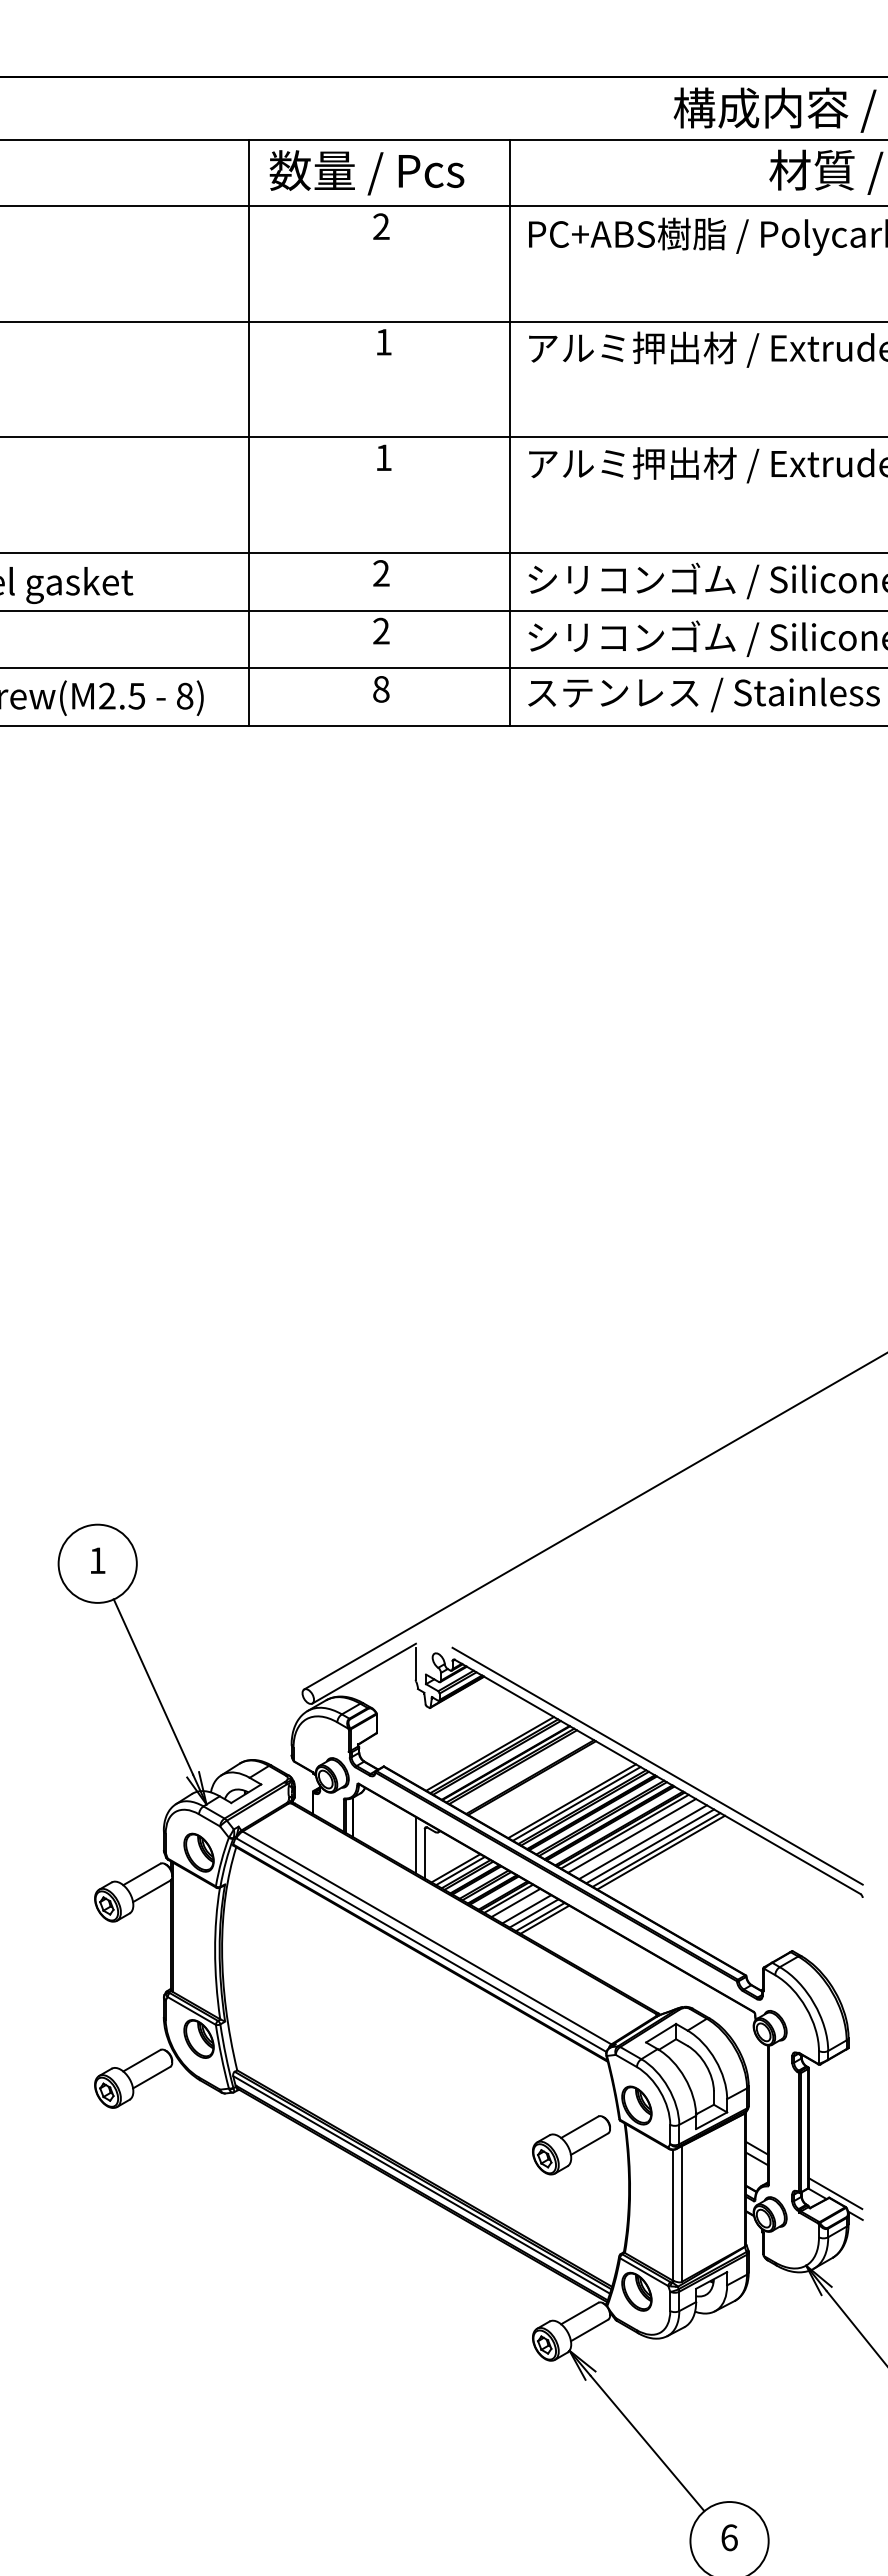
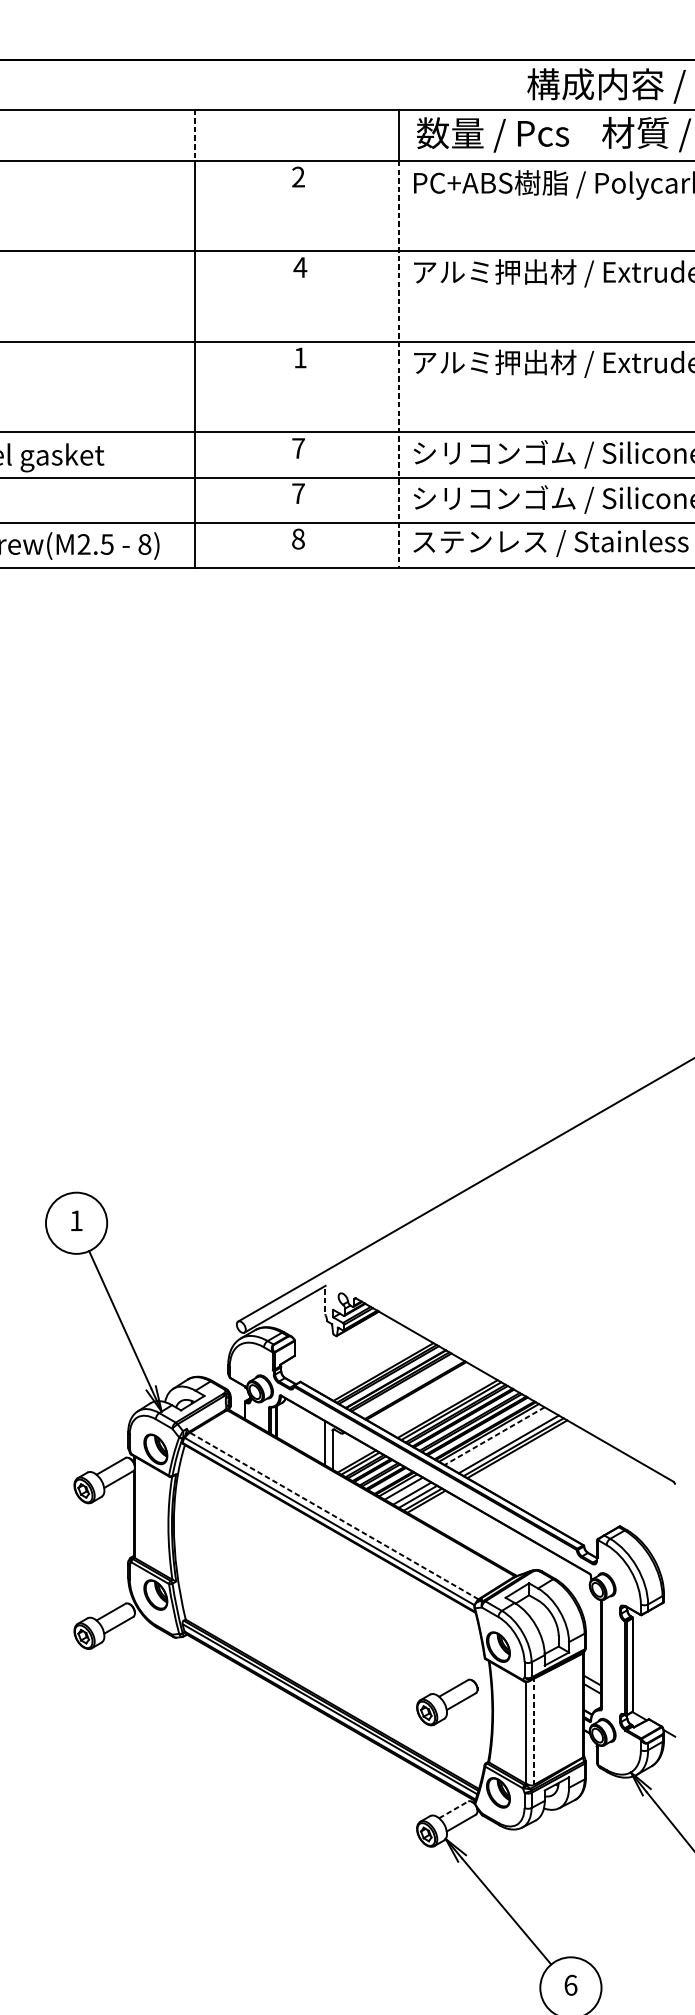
text: (366, 172) -> (492, 134), moved
line: (248, 173) -> (194, 135), solid -> dashed
text: (383, 342) -> (300, 267), 1 -> 4
line: (509, 466) -> (398, 364), solid -> dashed
text: (381, 573) -> (298, 448), 2 -> 7
text: (381, 630) -> (298, 493), 2 -> 7
line: (415, 1663) -> (325, 1301), solid -> dashed
line: (657, 1765) -> (514, 1381), removed
line: (632, 1835) -> (494, 1435), solid -> dashed
line: (642, 1842) -> (502, 1441), removed
line: (427, 1937) -> (334, 1515), solid -> dashed
part: (571, 2145) -> (447, 1702), moved
line: (835, 2193) -> (653, 1715), removed
line: (681, 2214) -> (533, 1732), solid -> dashed
line: (580, 2313) -> (454, 1809), solid -> dashed

